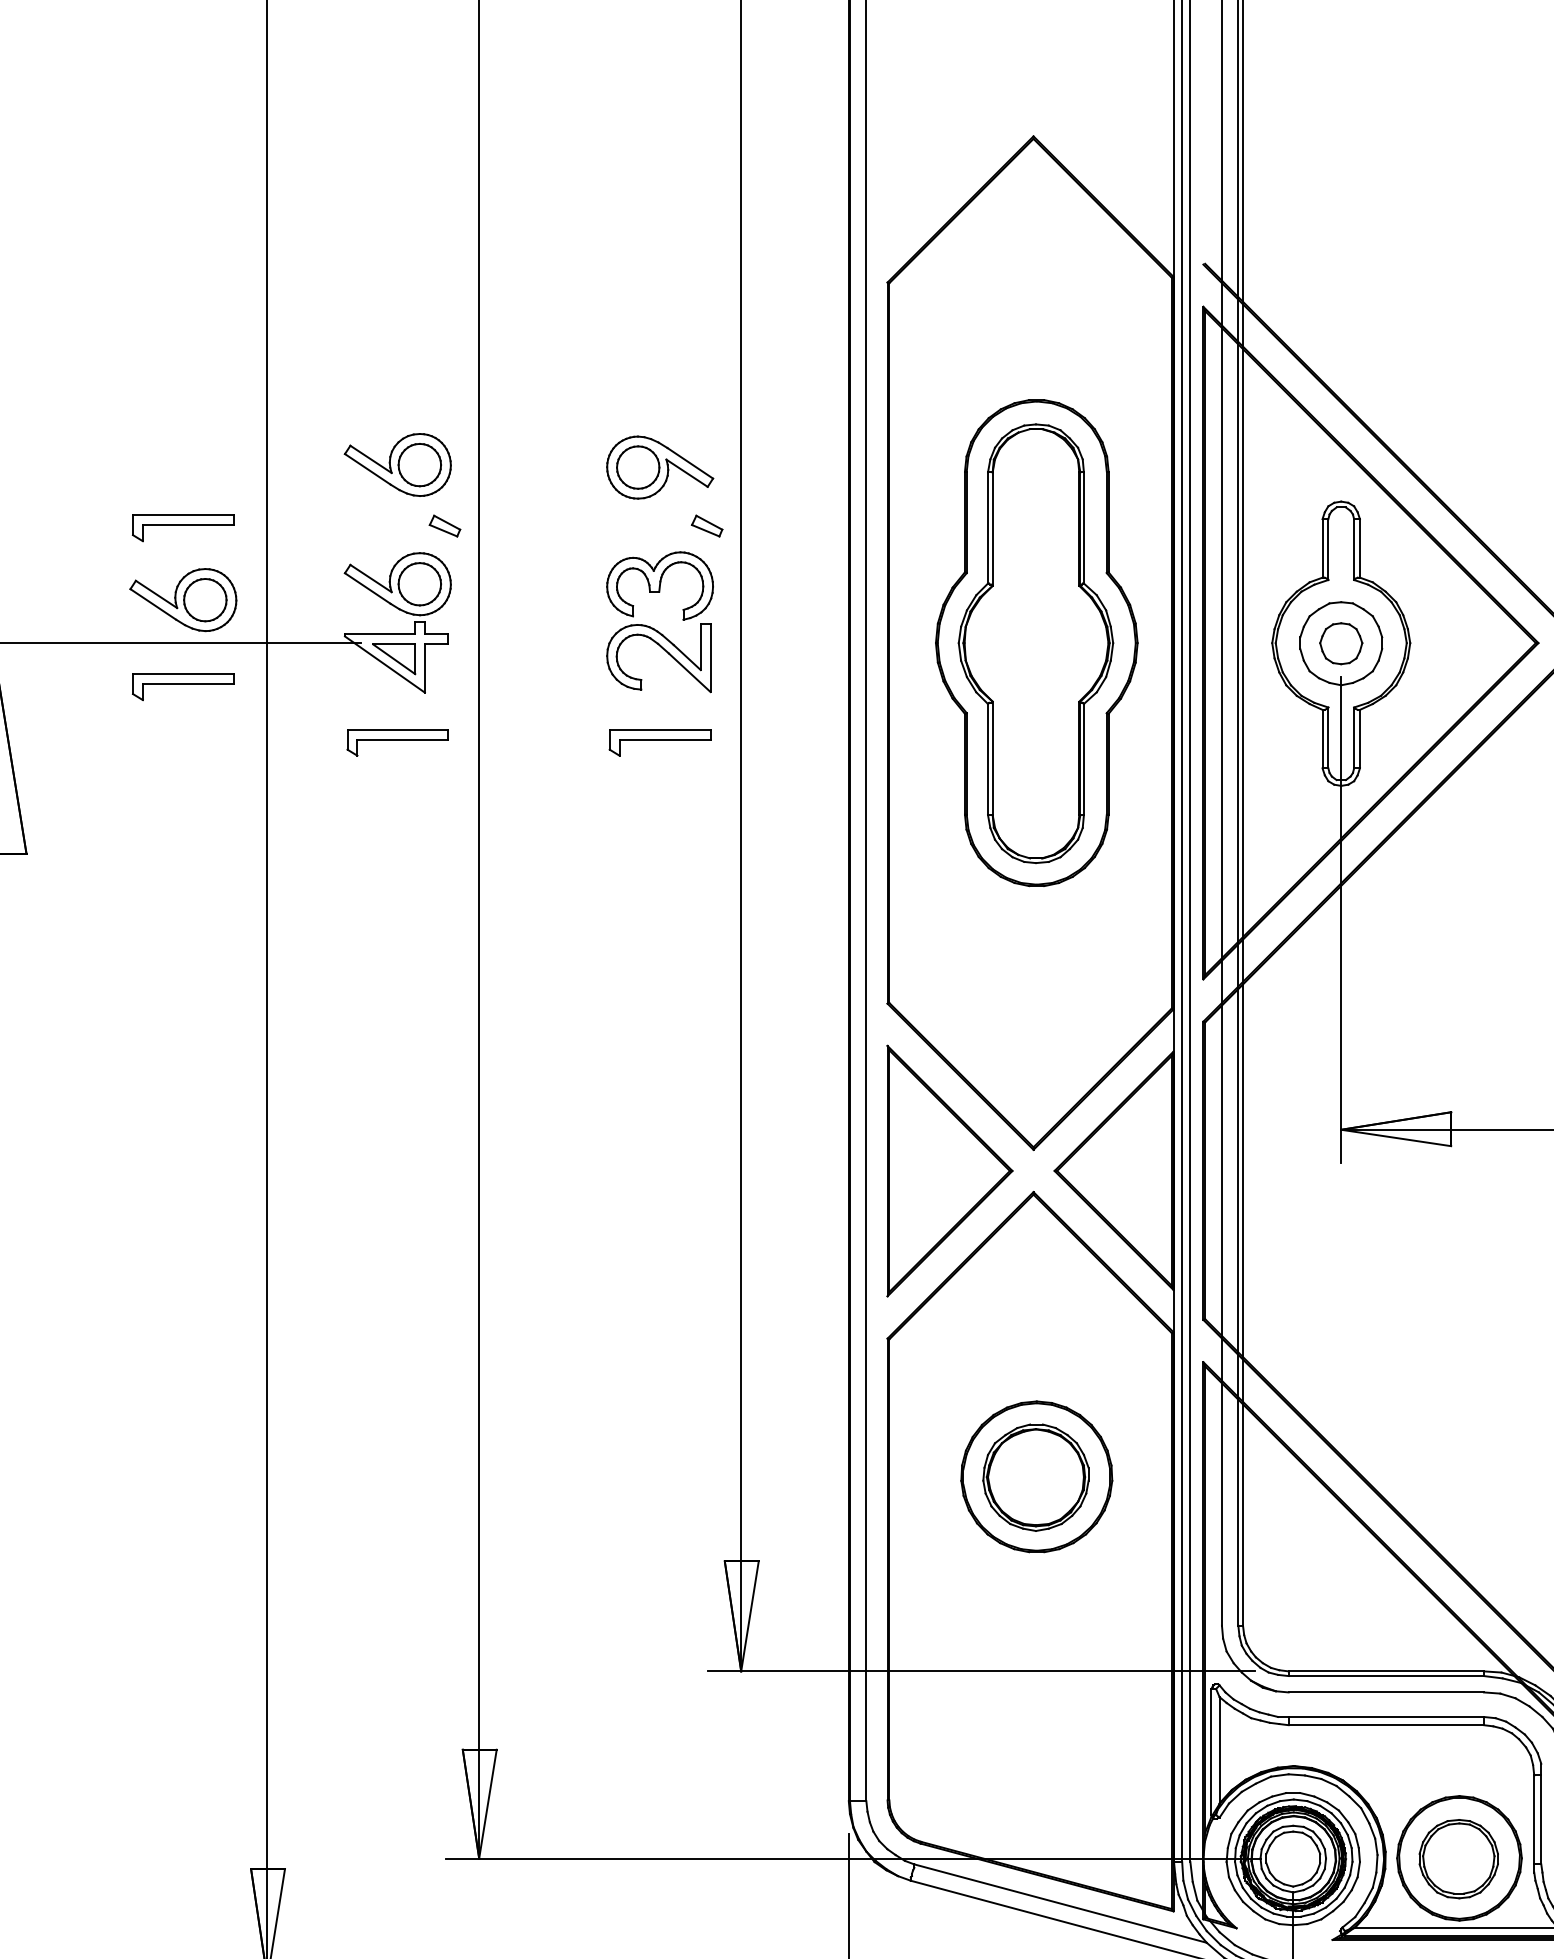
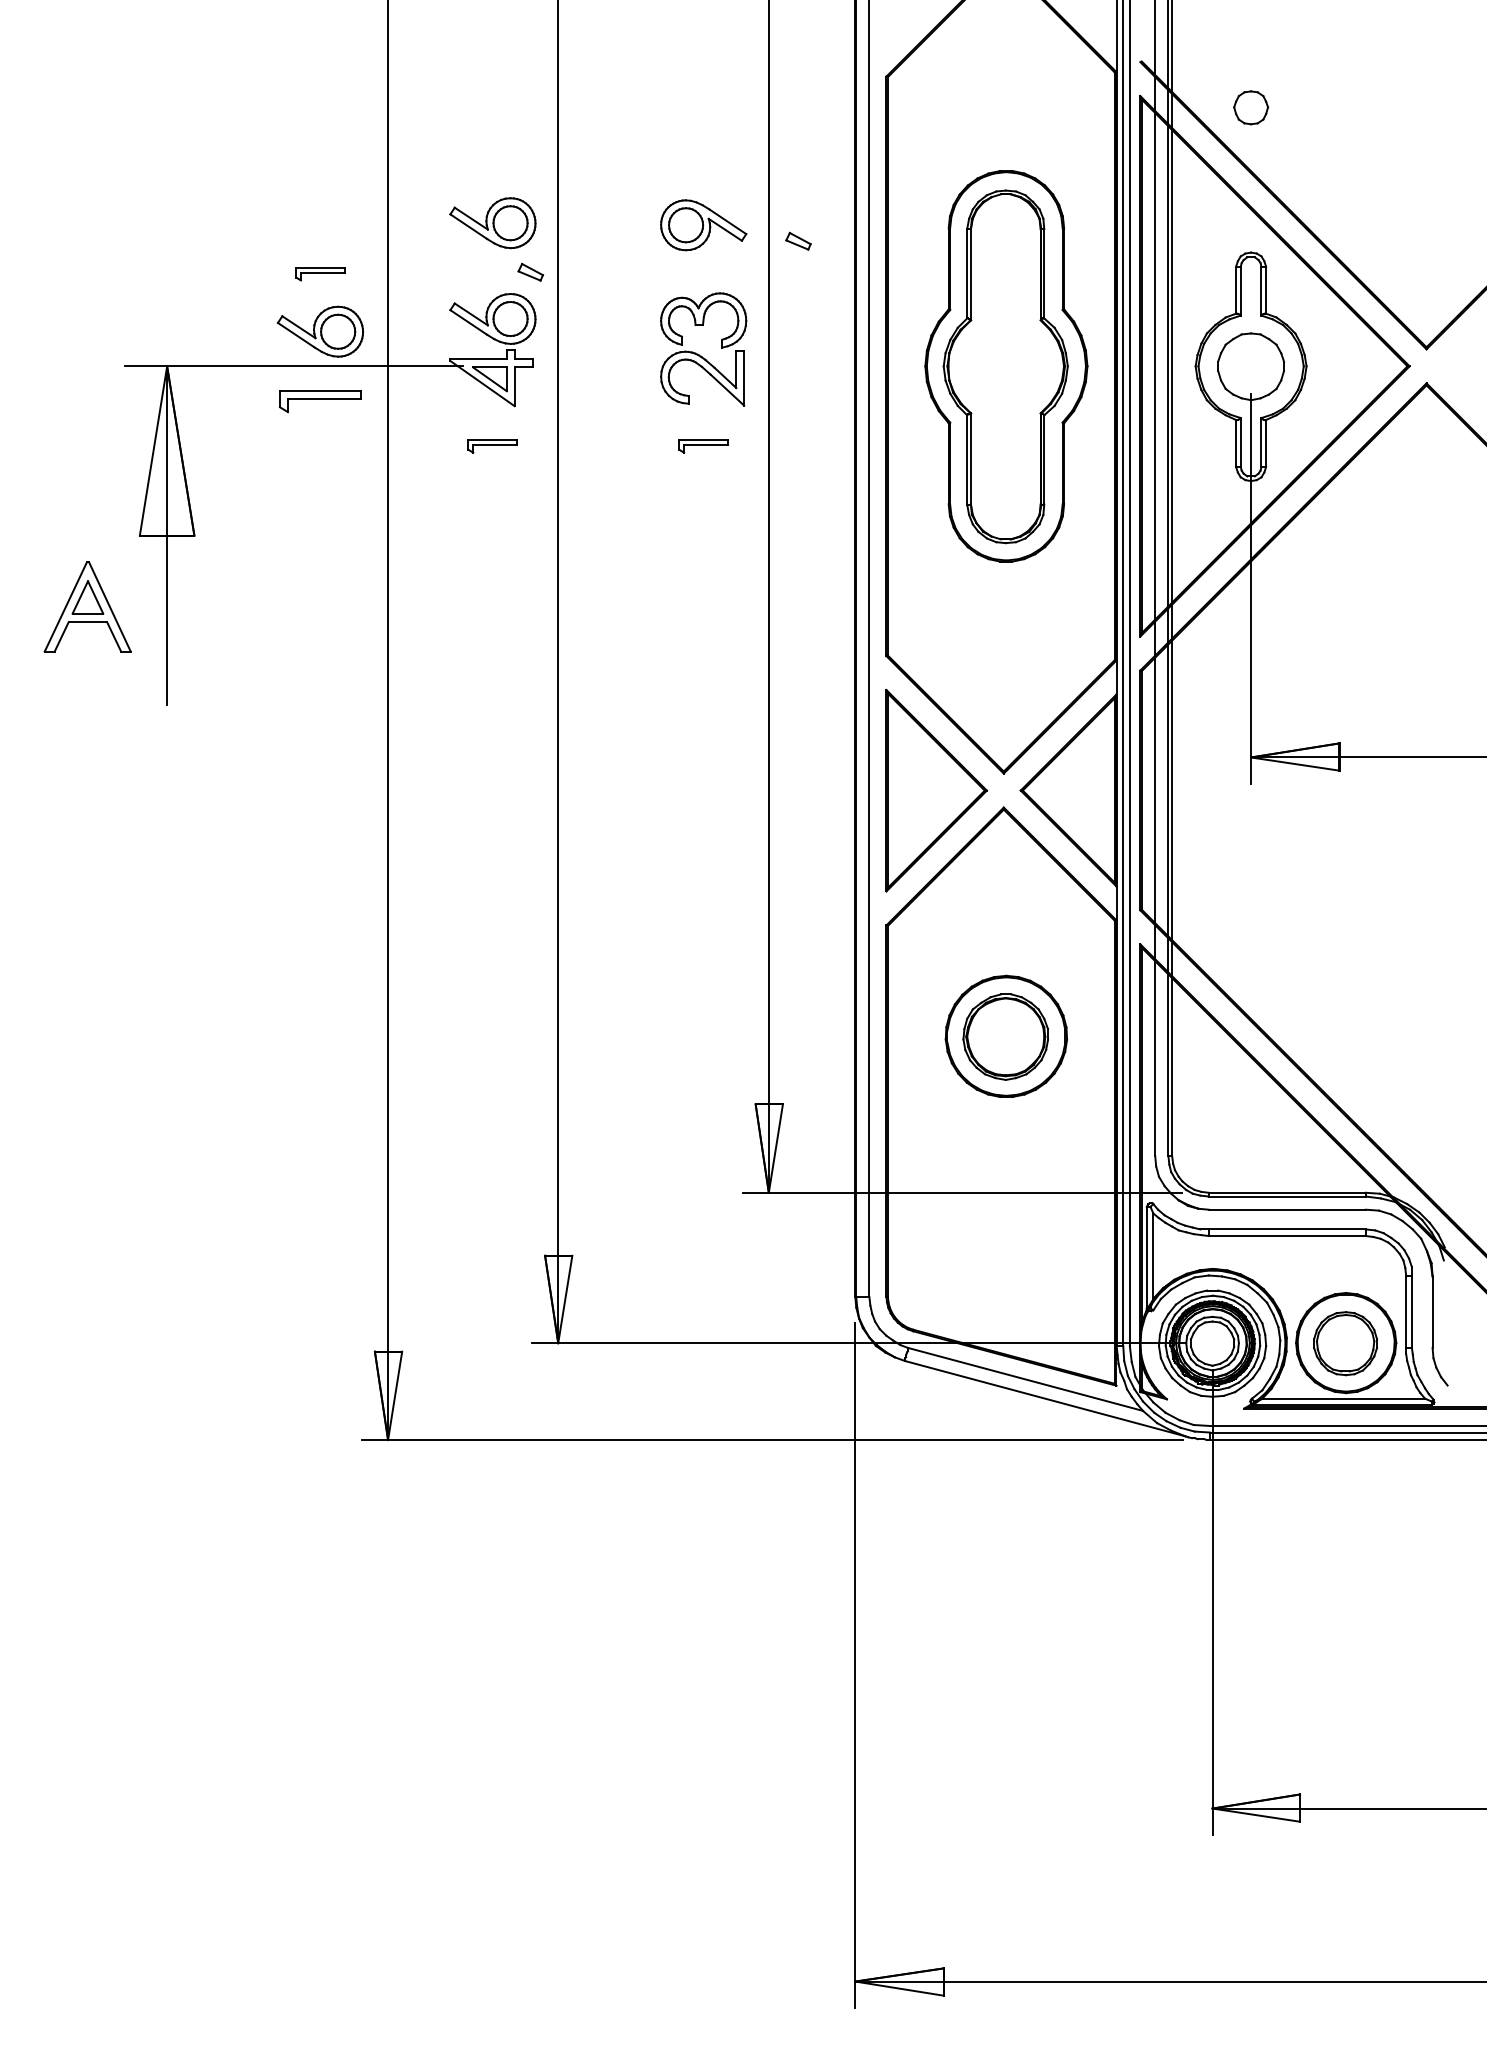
part: (707, 525) -> (798, 240), moved
part: (183, 528) -> (320, 274), size x0.6
part: (1341, 643) -> (1251, 107), moved
part: (397, 742) -> (492, 446), size x0.6
part: (659, 742) -> (703, 446), size x0.6

